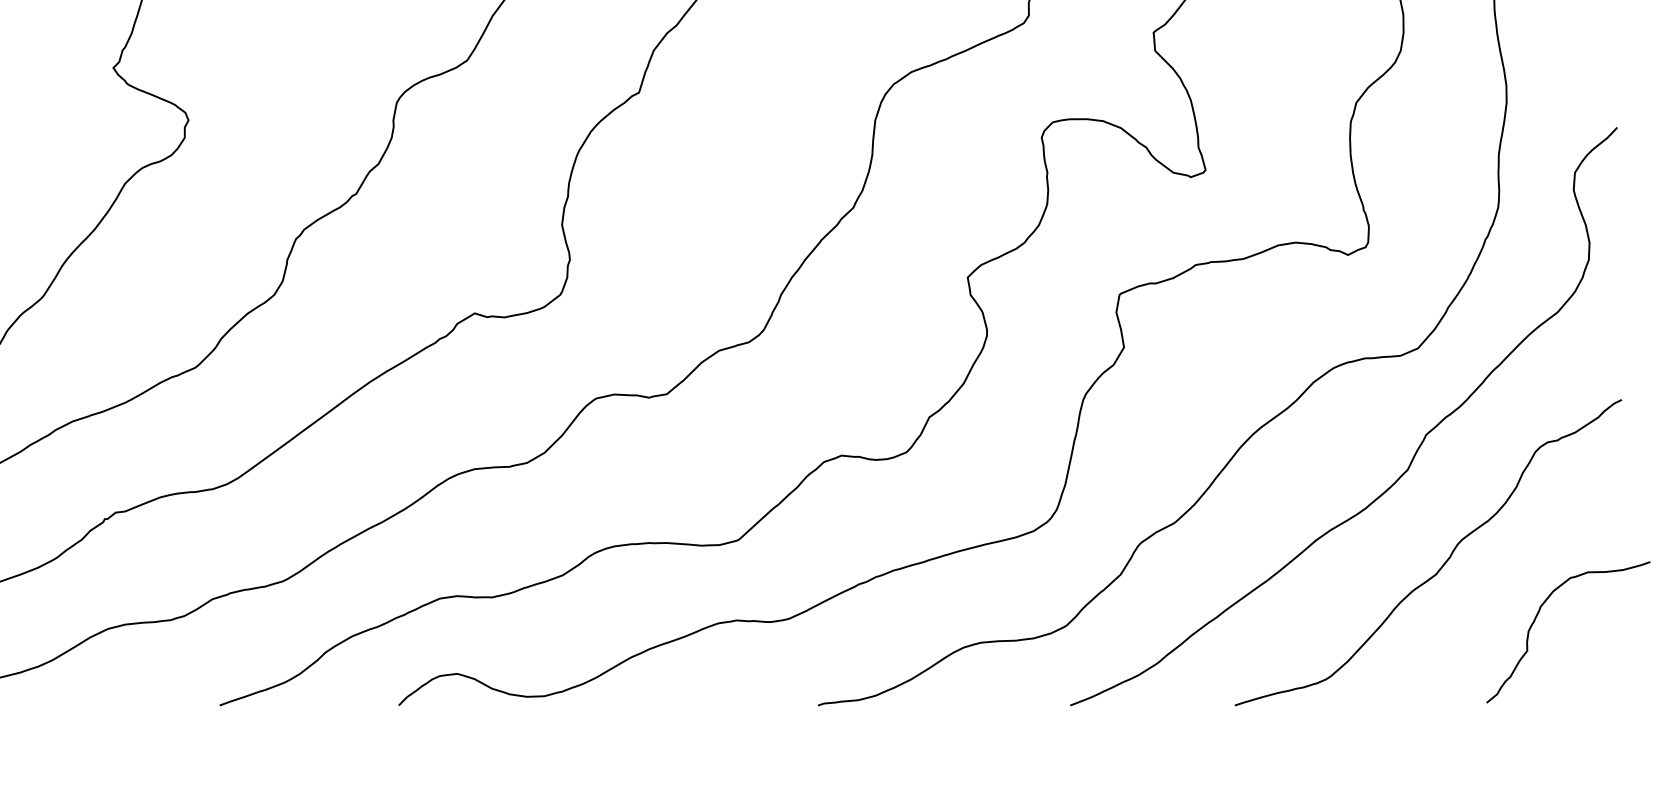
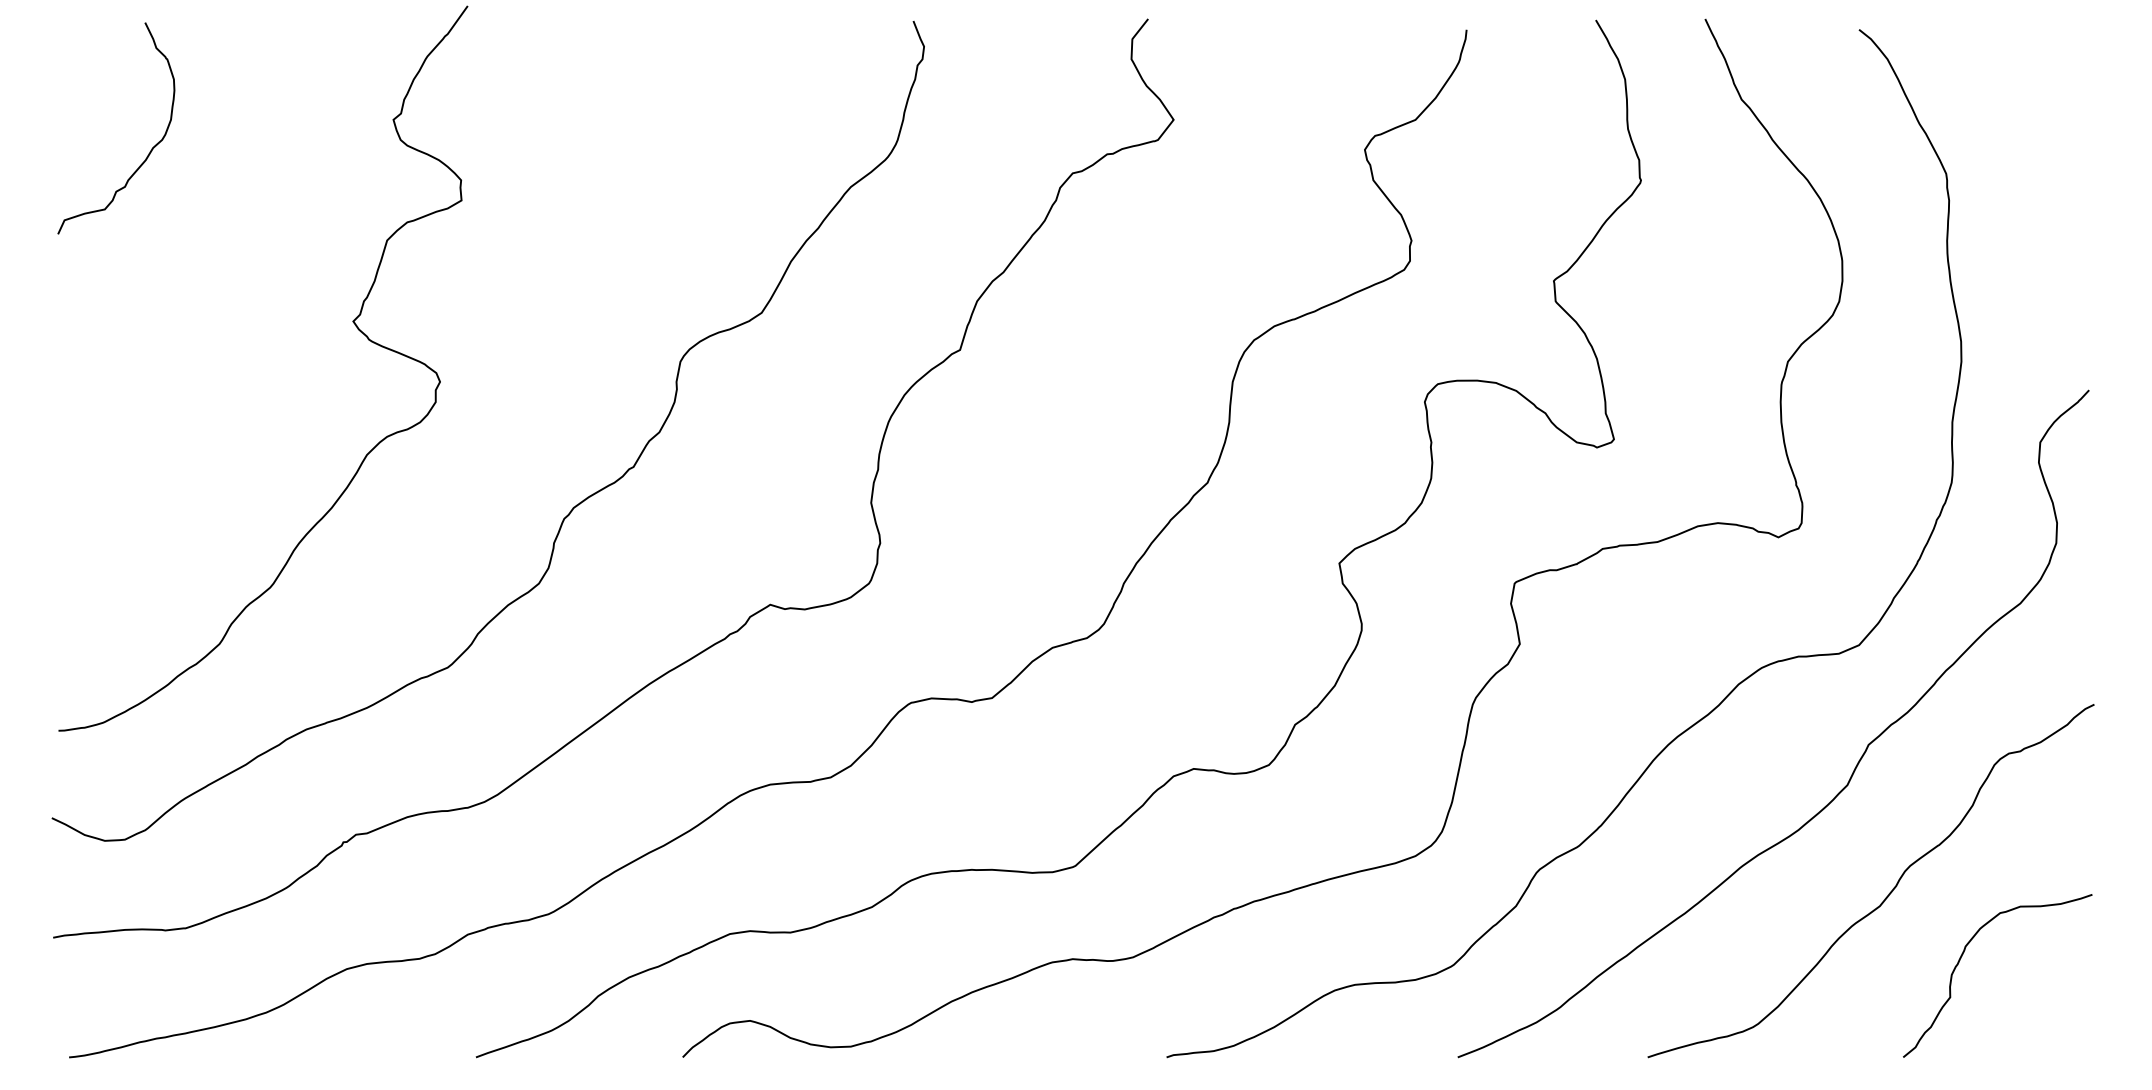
curve: (1537, 617) -> (1961, 958), moved

